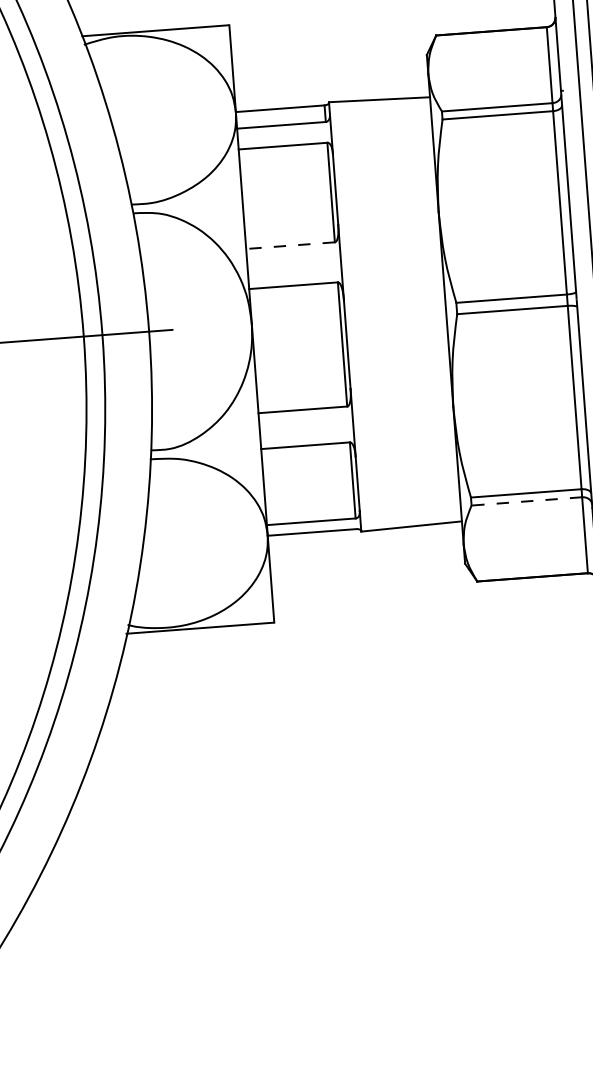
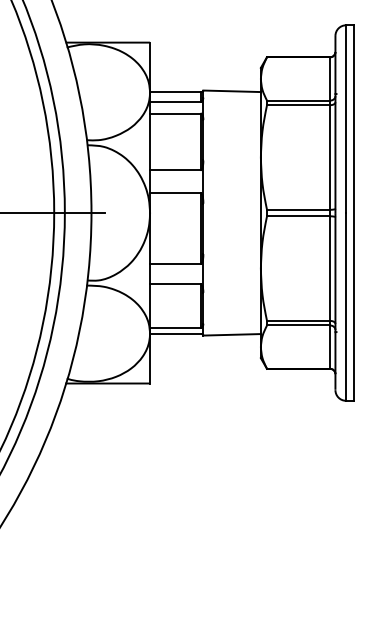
line: (288, 246) -> (174, 170), dashed -> solid
line: (526, 501) -> (298, 325), dashed -> solid

